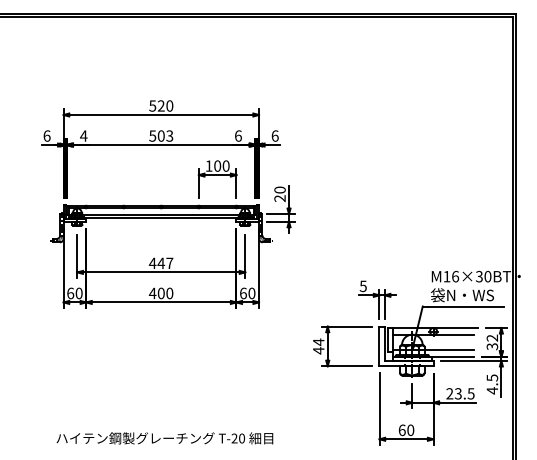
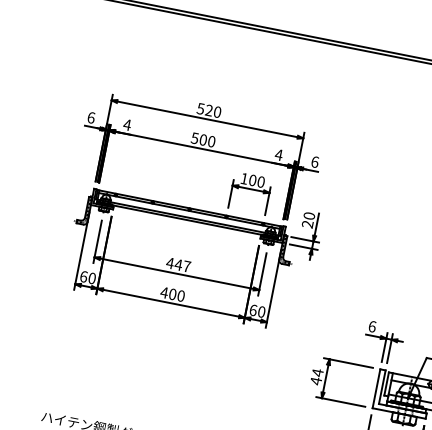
text: (169, 135) -> (211, 141), 503 -> 500
text: (238, 135) -> (279, 154), 6 -> 4
text: (362, 286) -> (371, 326), 5 -> 6

